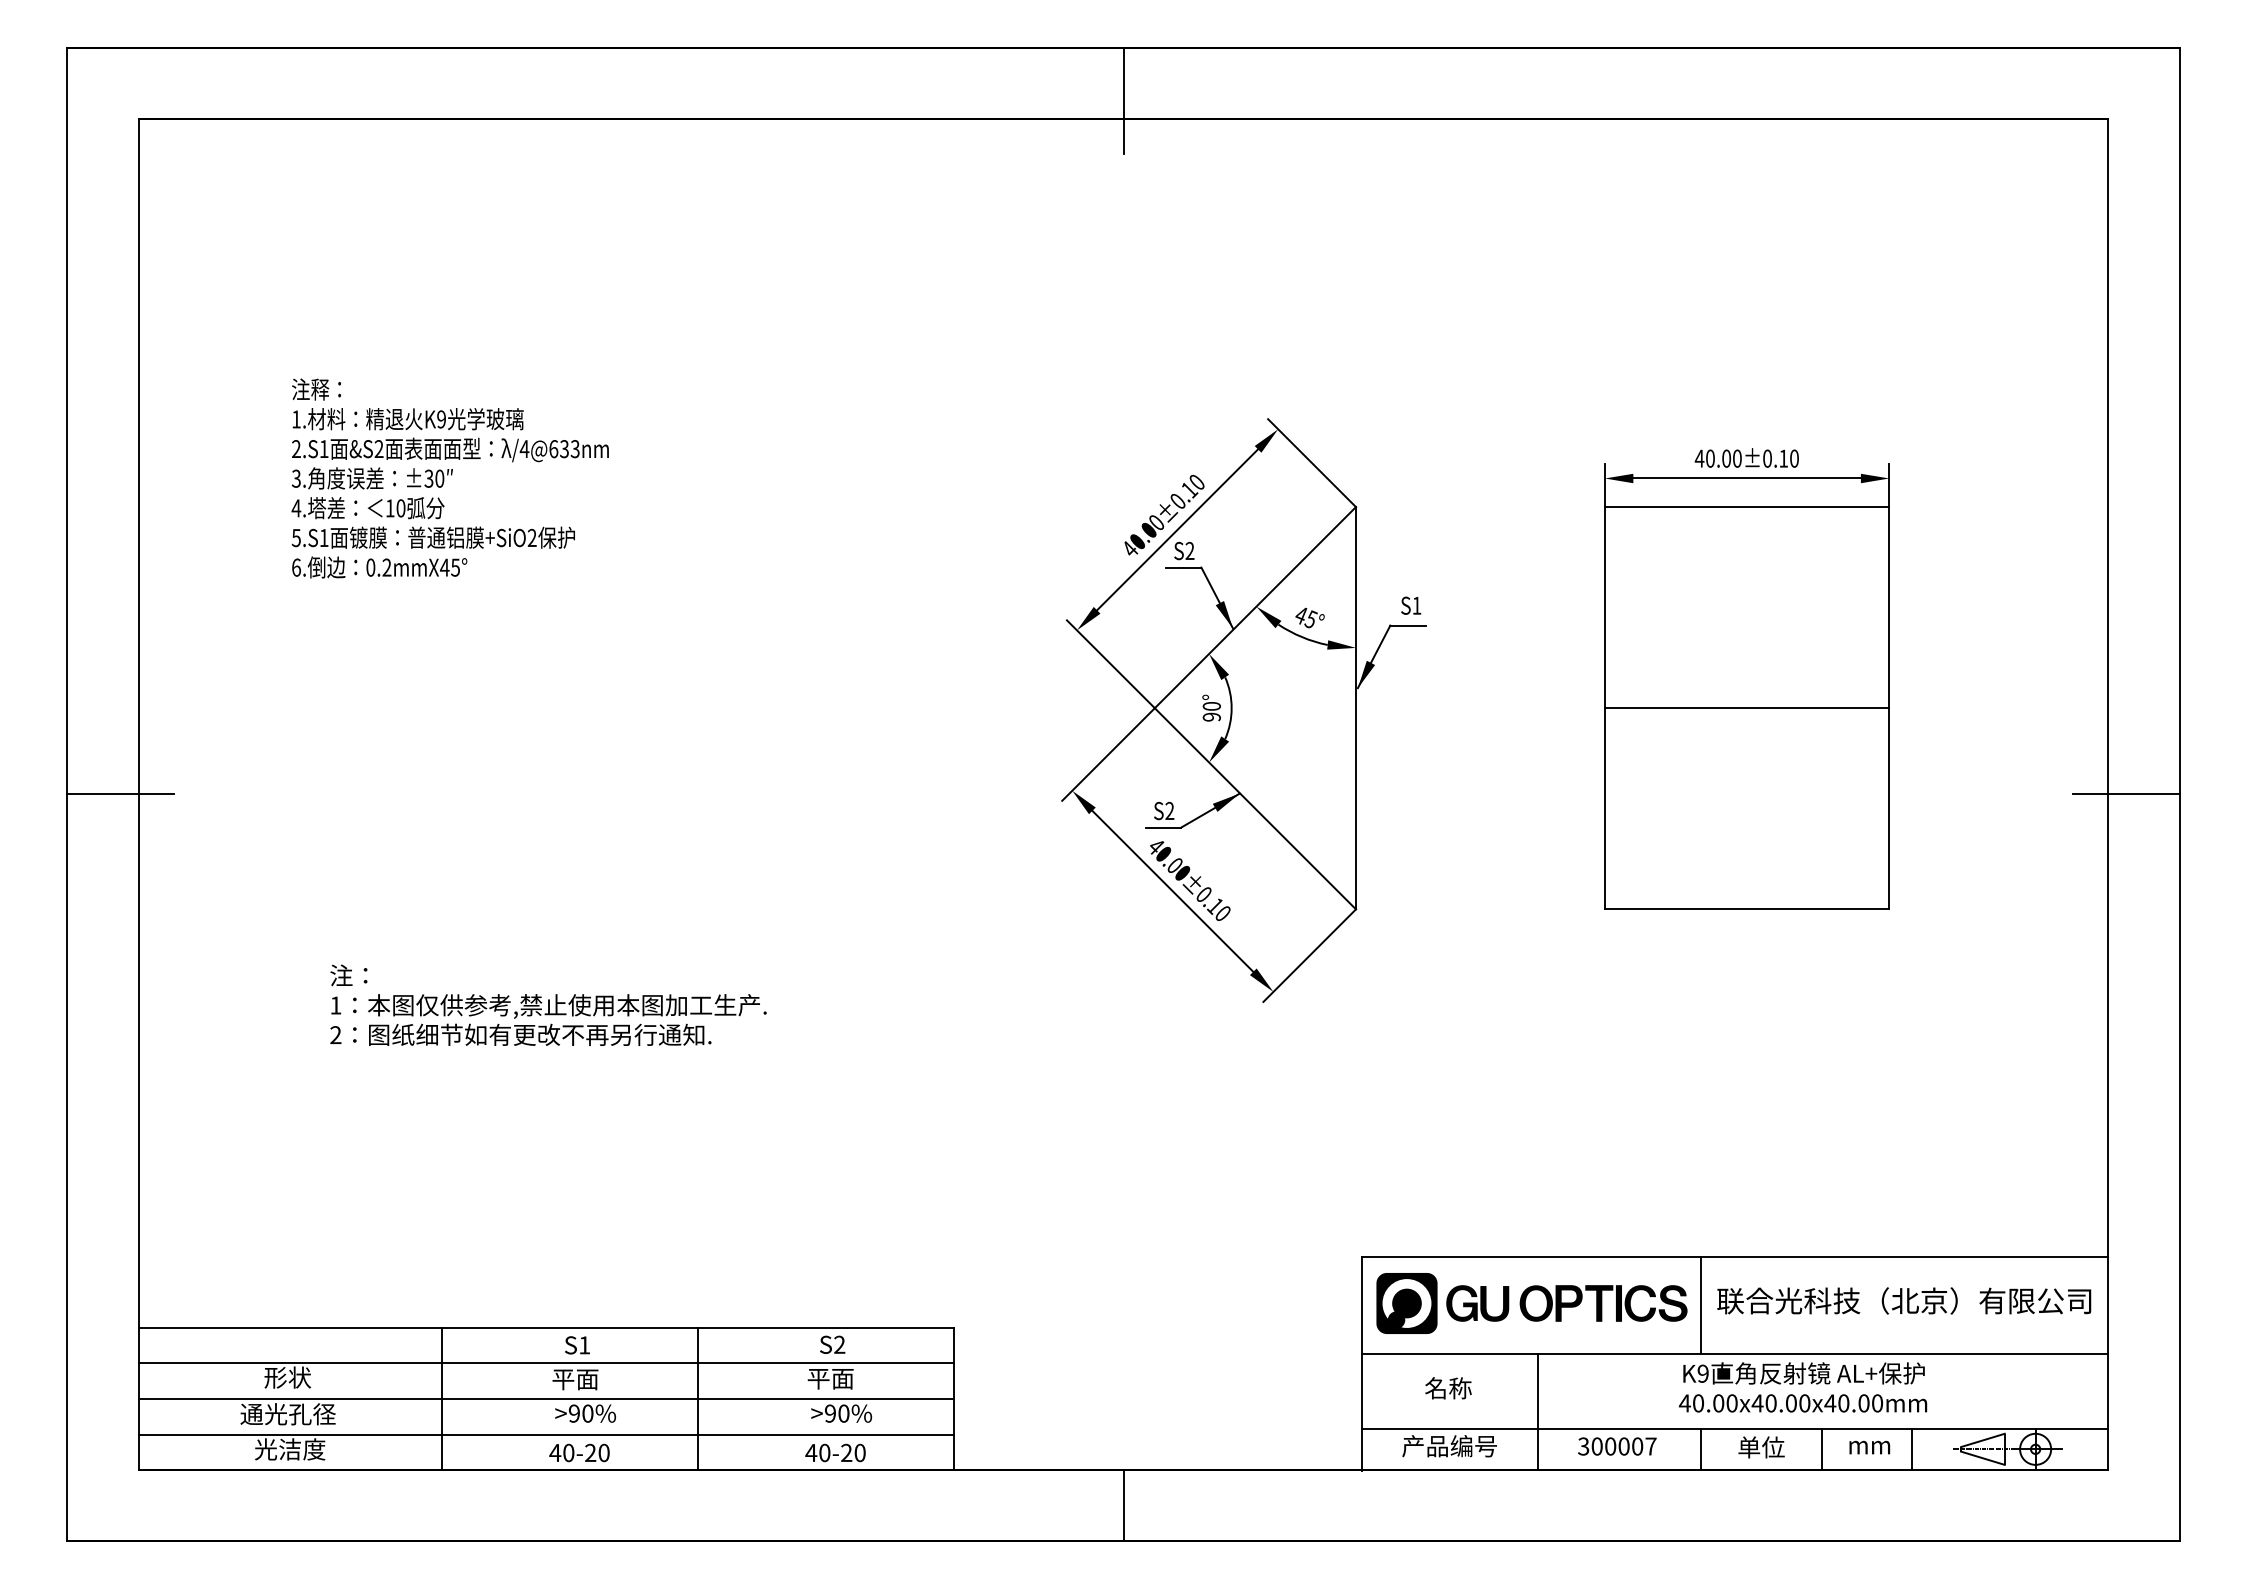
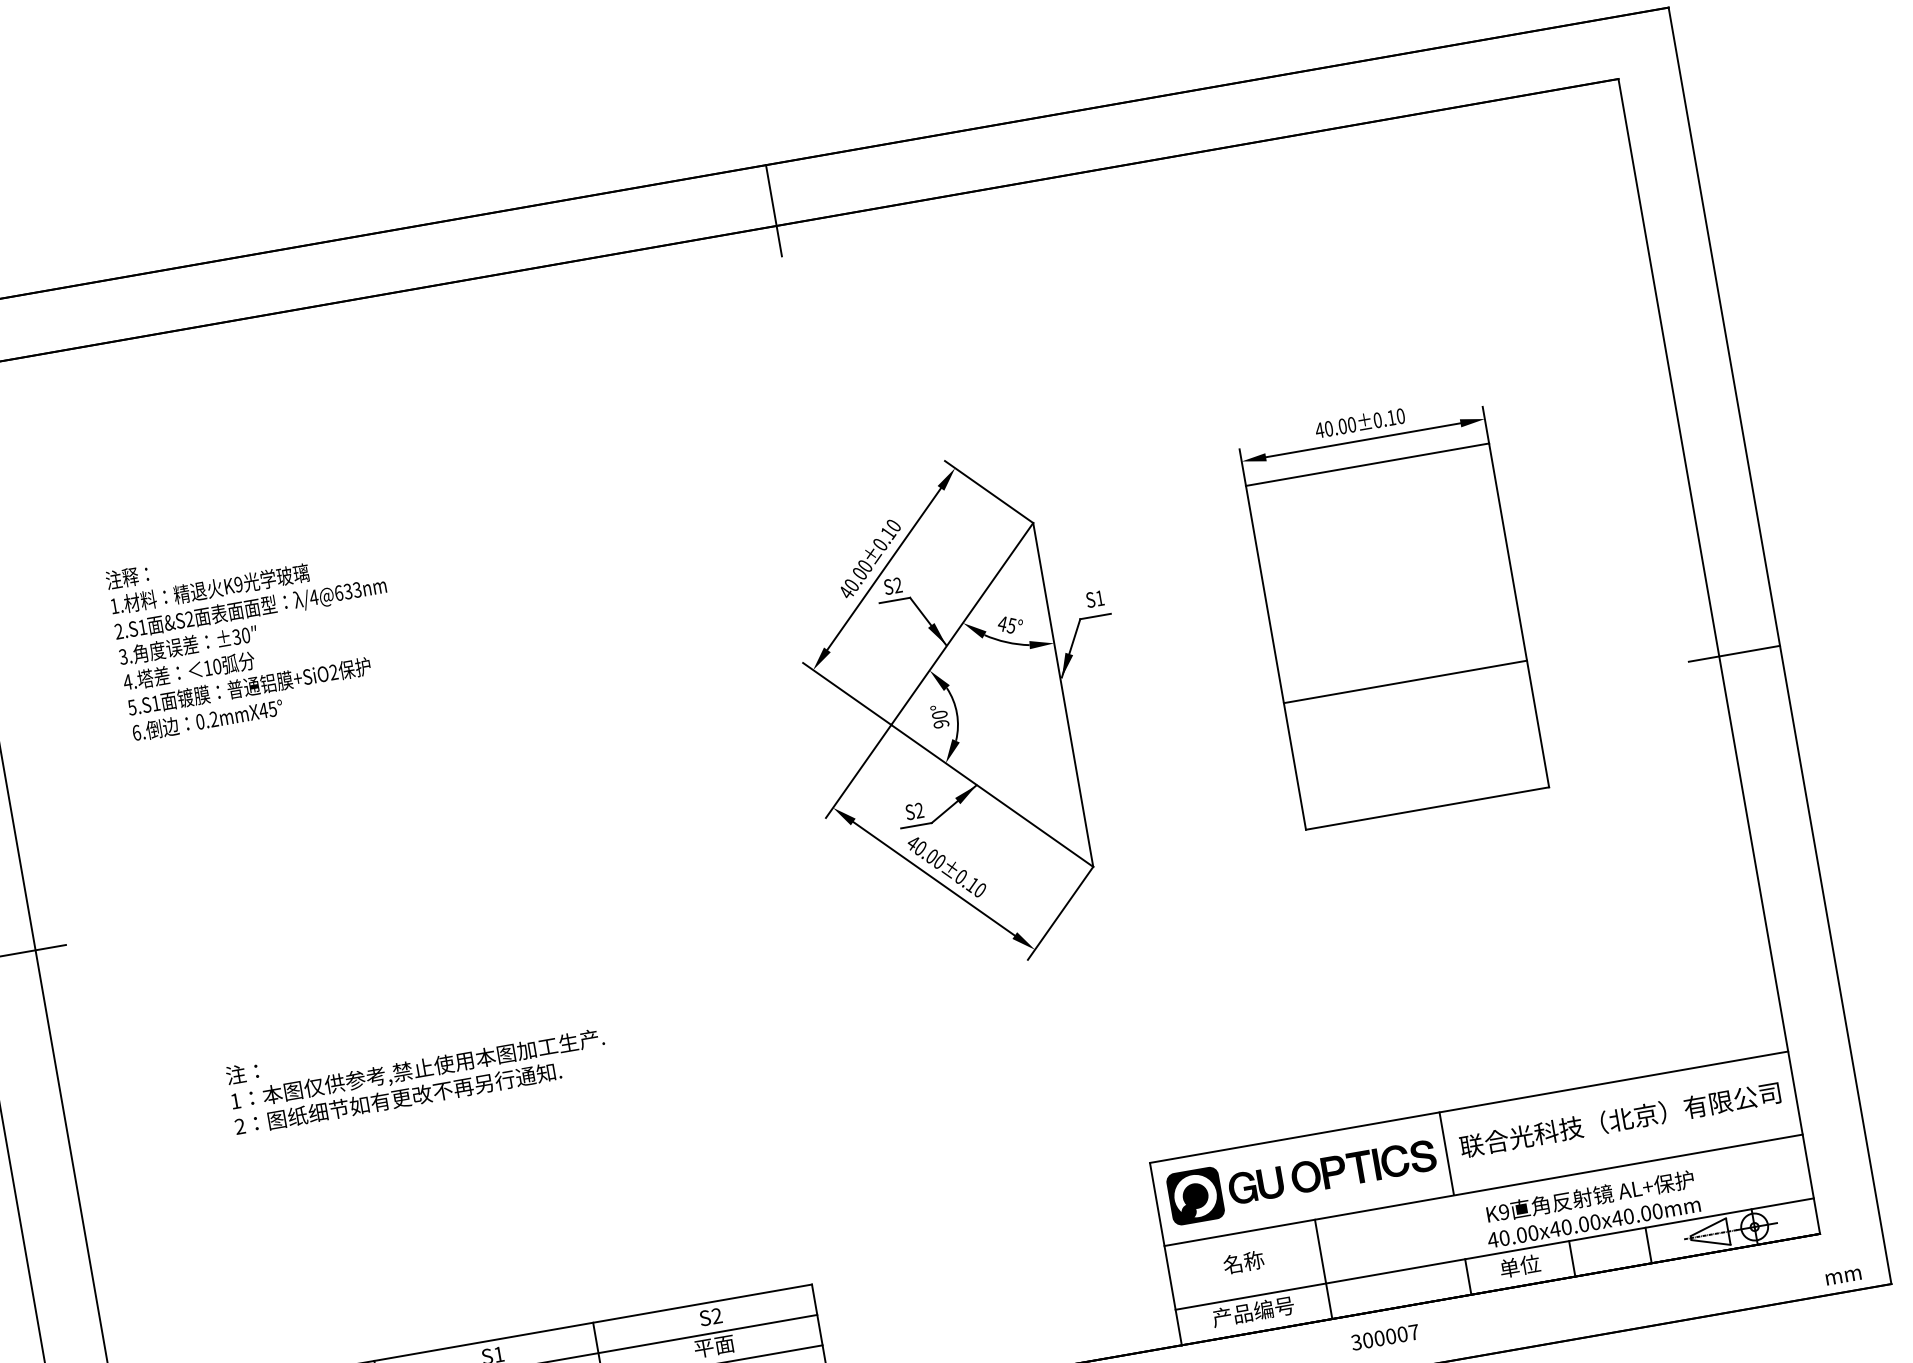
line: (1746, 708) -> (1404, 682), moved
text: (1802, 1387) -> (1591, 1209), moved
text: (1617, 1446) -> (1385, 1337), moved
text: (1869, 1447) -> (1843, 1276), moved

